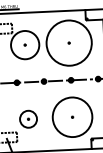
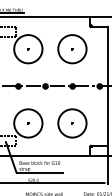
circle: (69, 43) -> (72, 49), size x0.62
circle: (72, 117) -> (72, 123), size x0.71
circle: (28, 119) -> (28, 123), size x1.67

